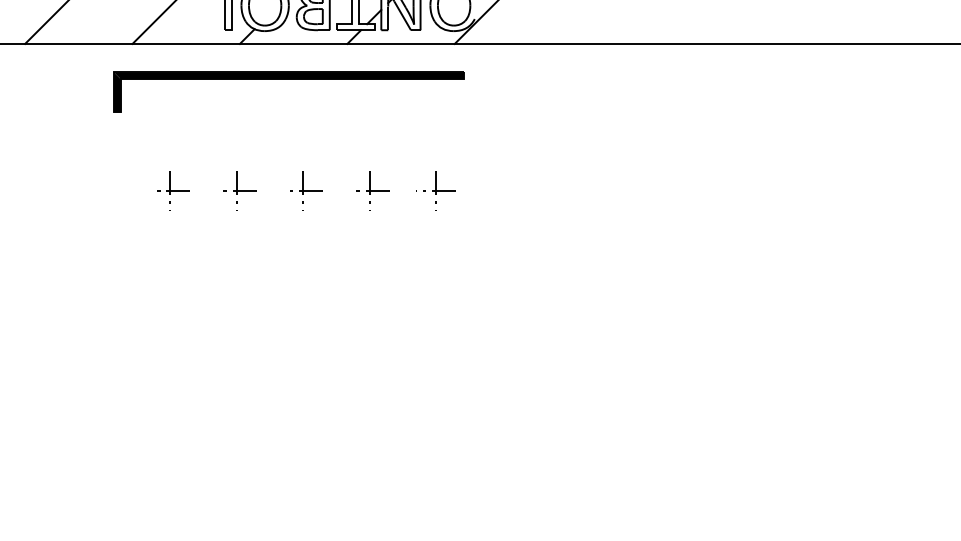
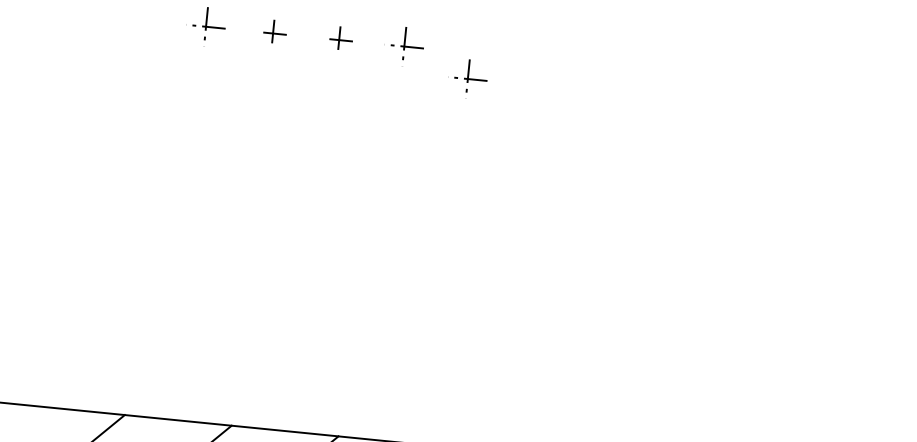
part: (239, 190) -> (274, 33), size x0.7
part: (306, 190) -> (341, 39), size x0.7
part: (435, 190) -> (467, 78), moved

